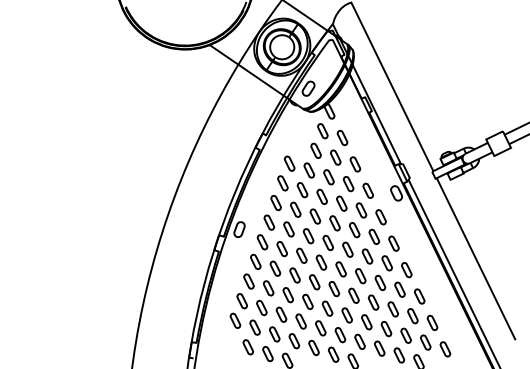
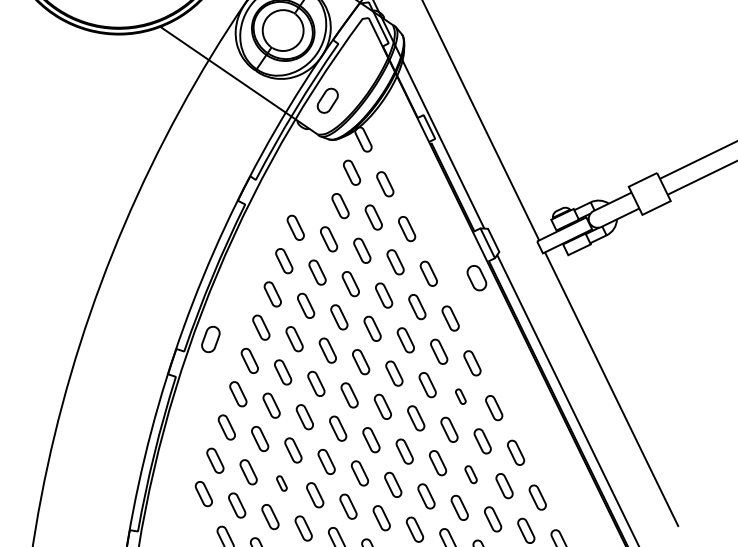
part: (386, 263) -> (459, 396), size x0.6
part: (392, 309) -> (469, 474), size x0.7
part: (281, 314) -> (281, 483), size x0.6

